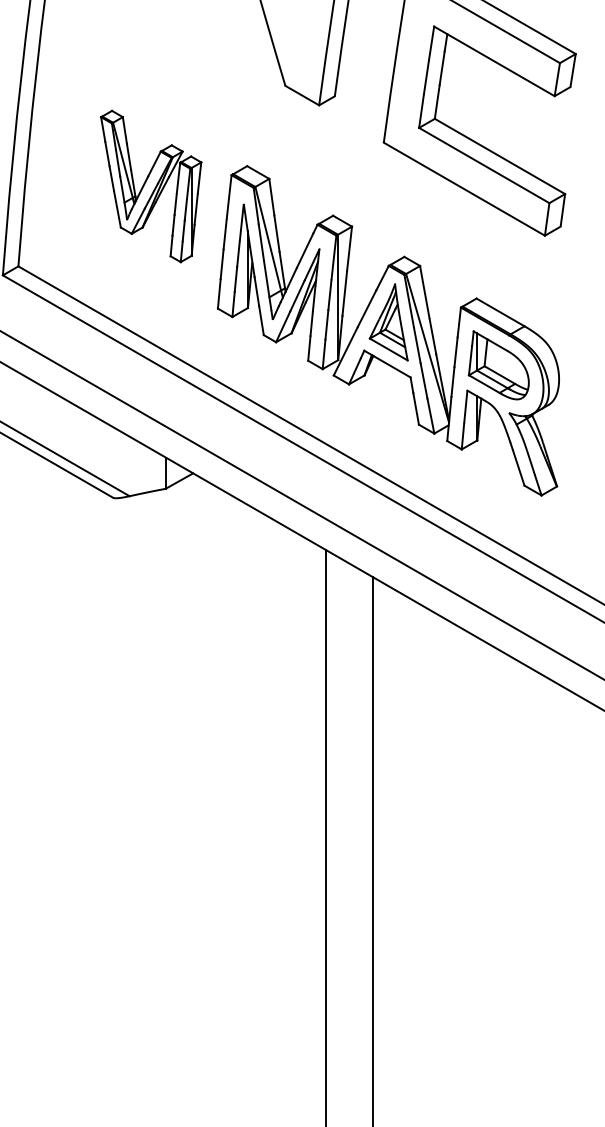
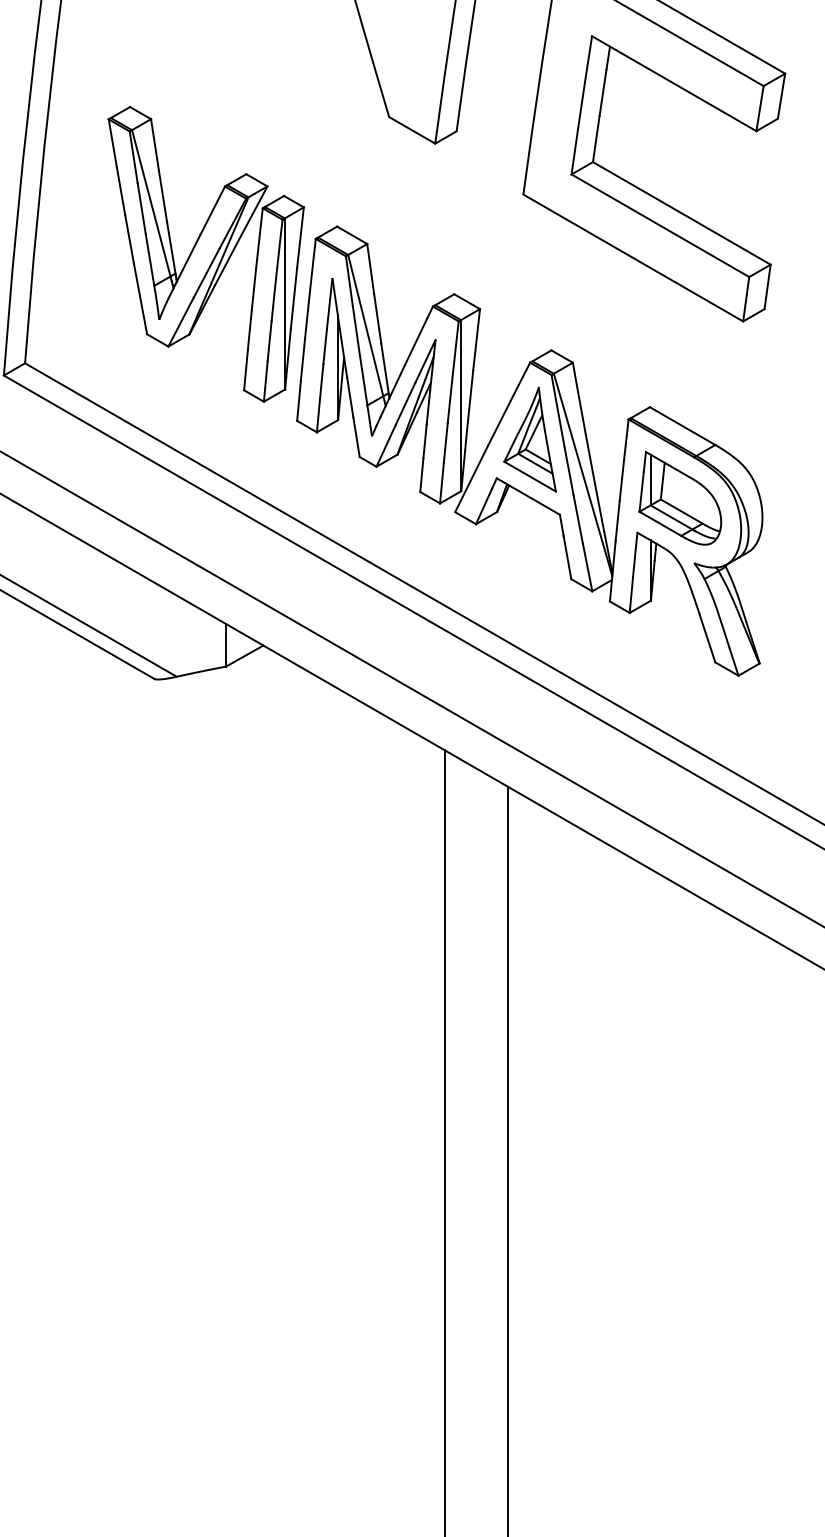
part: (150, 186) -> (205, 254), size x1.43

